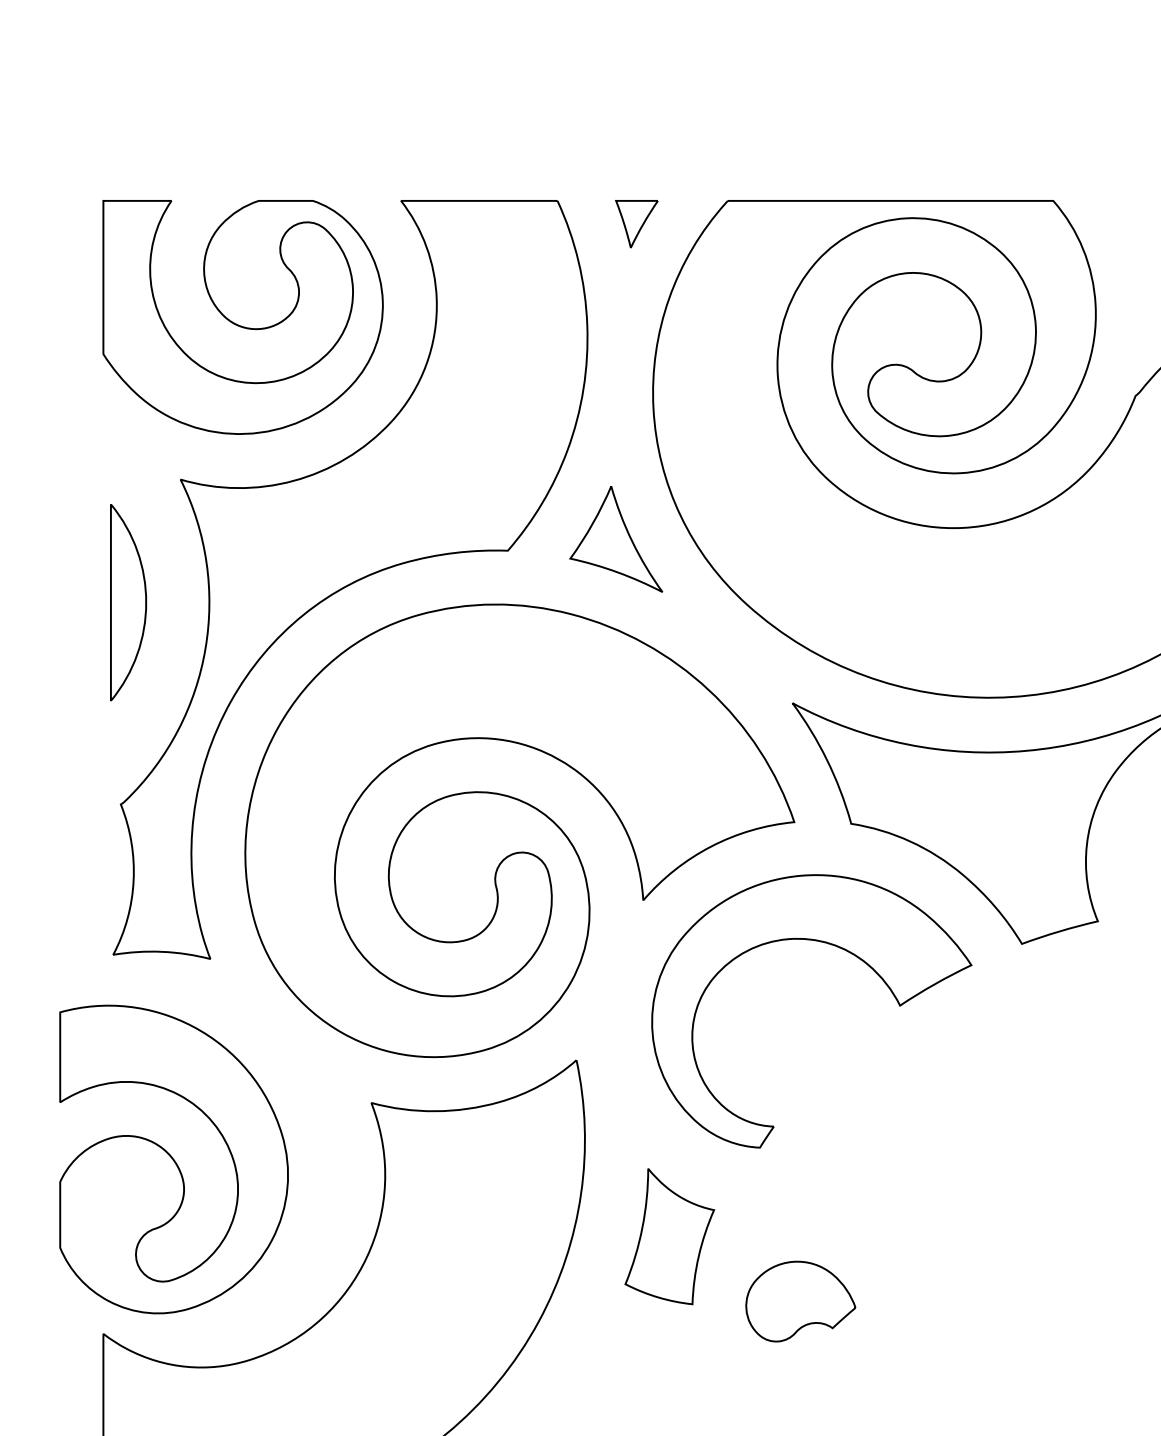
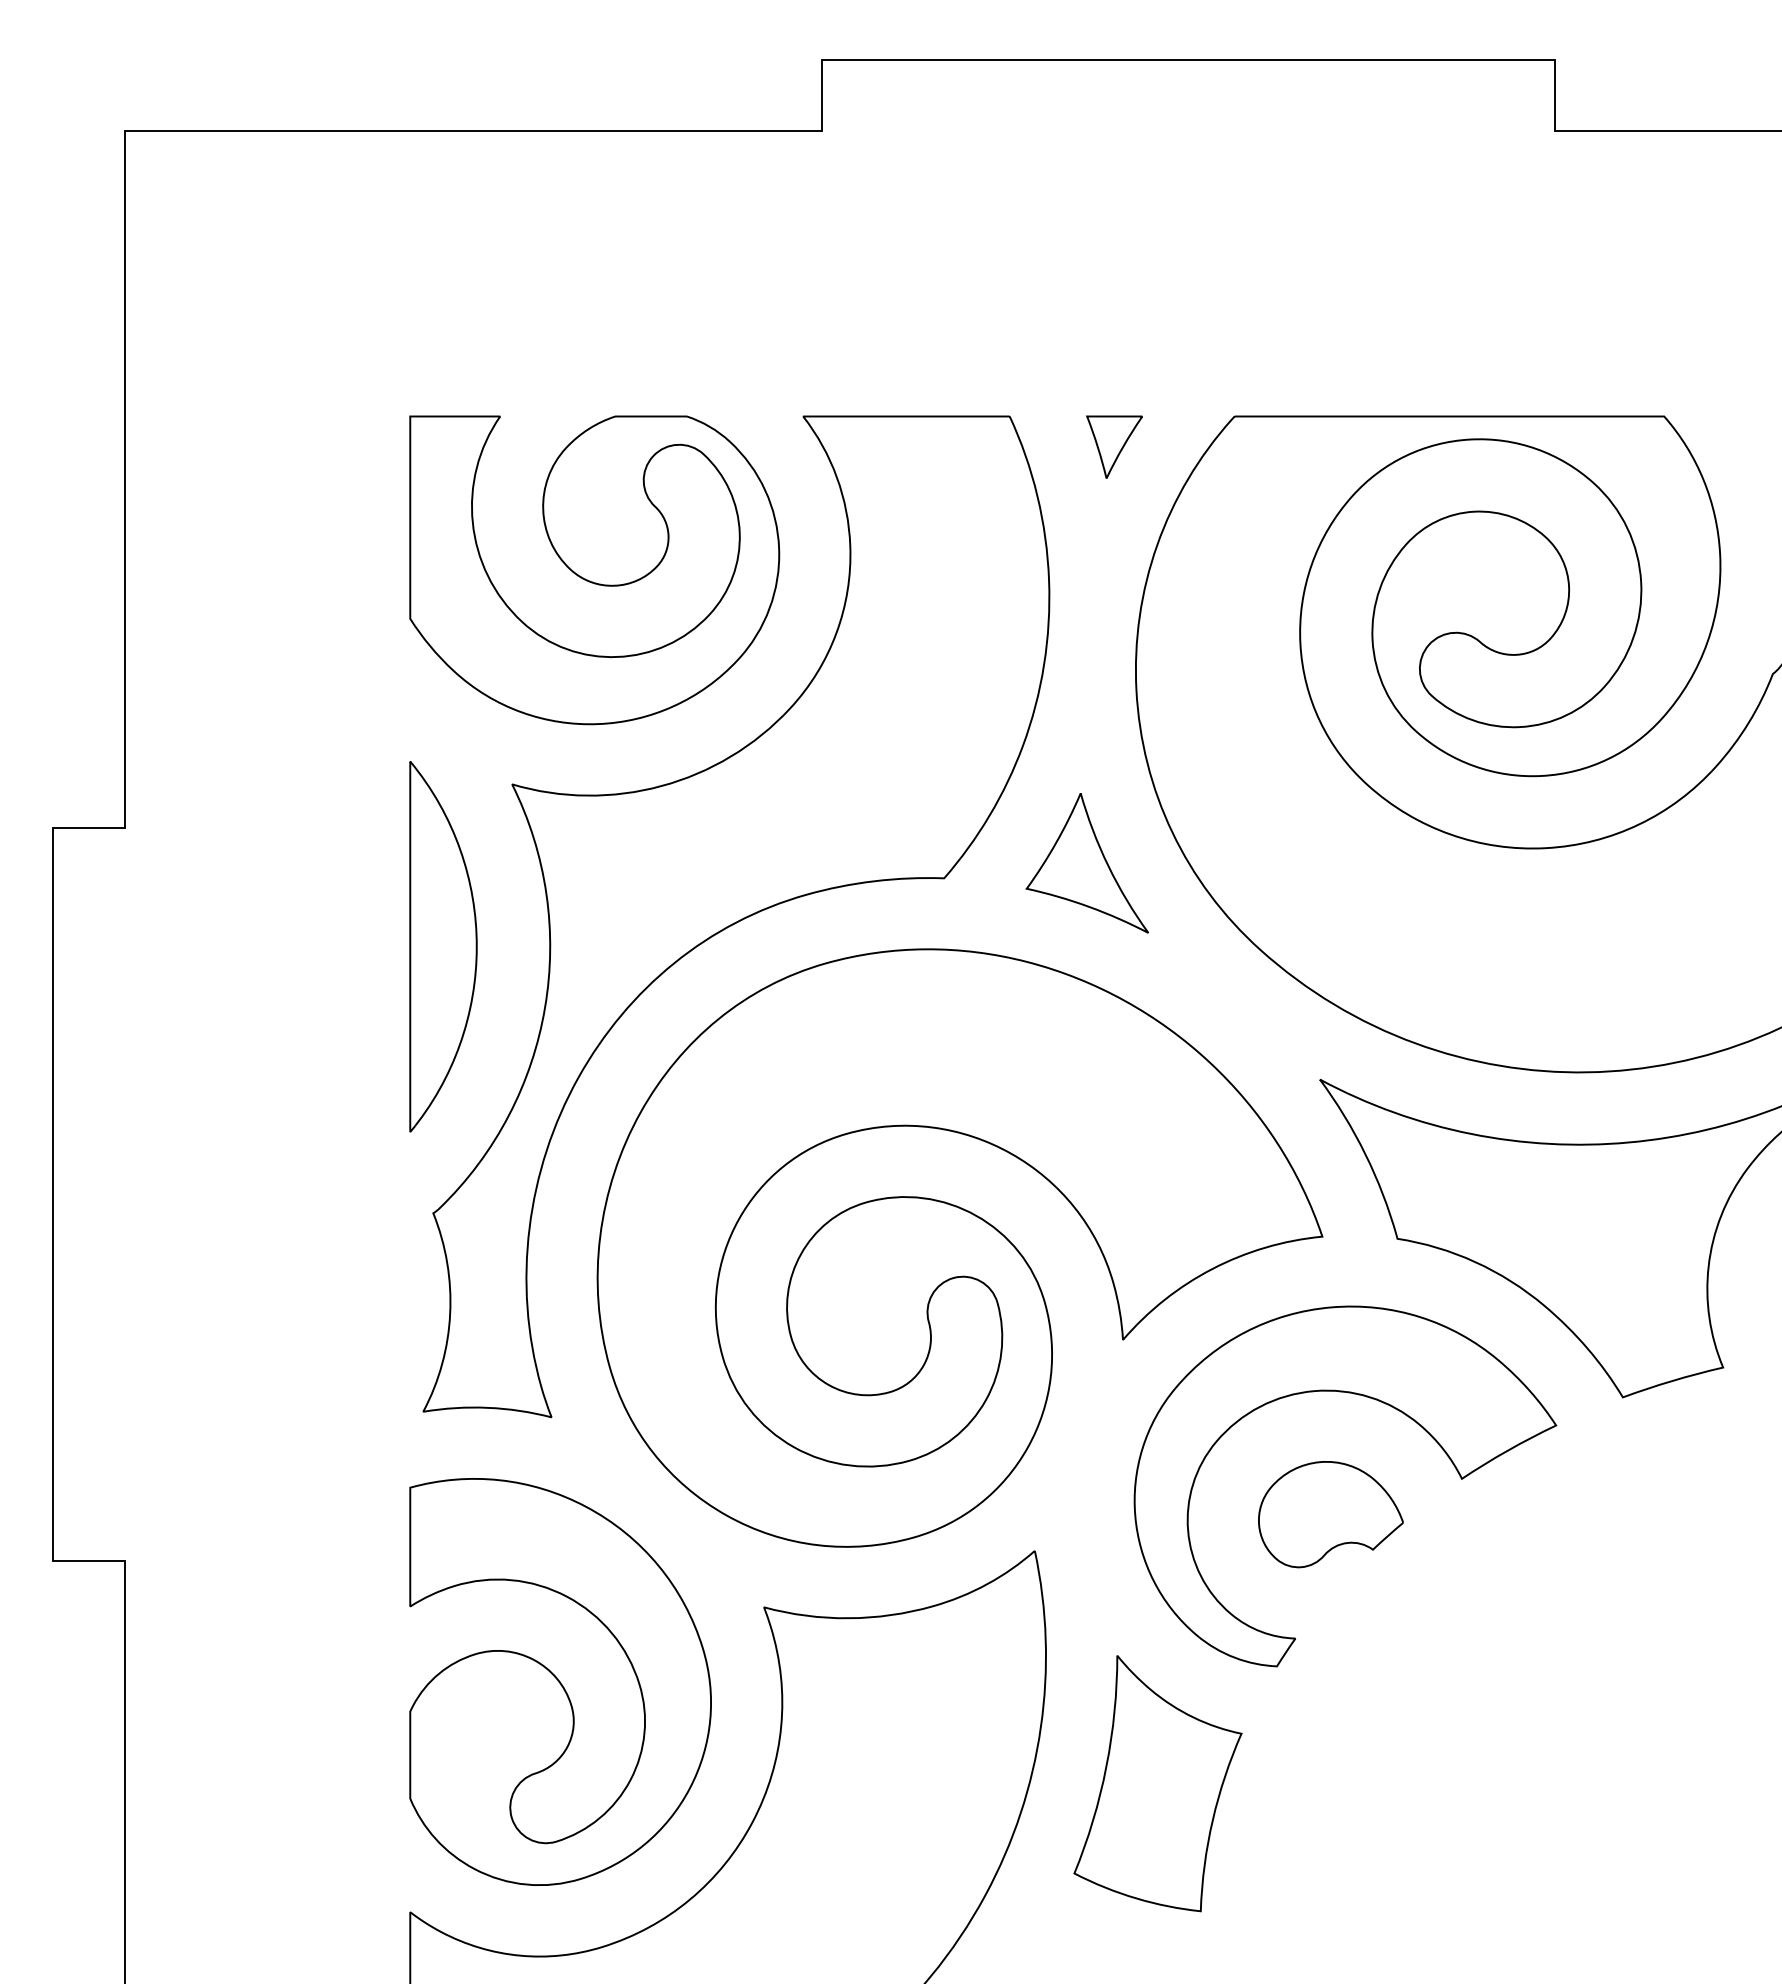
part: (128, 602) -> (443, 946), size x1.43
part: (174, 1159) -> (560, 1681), moved
part: (669, 1236) -> (1157, 1783), size x1.43
part: (800, 1301) -> (1330, 1514), moved

